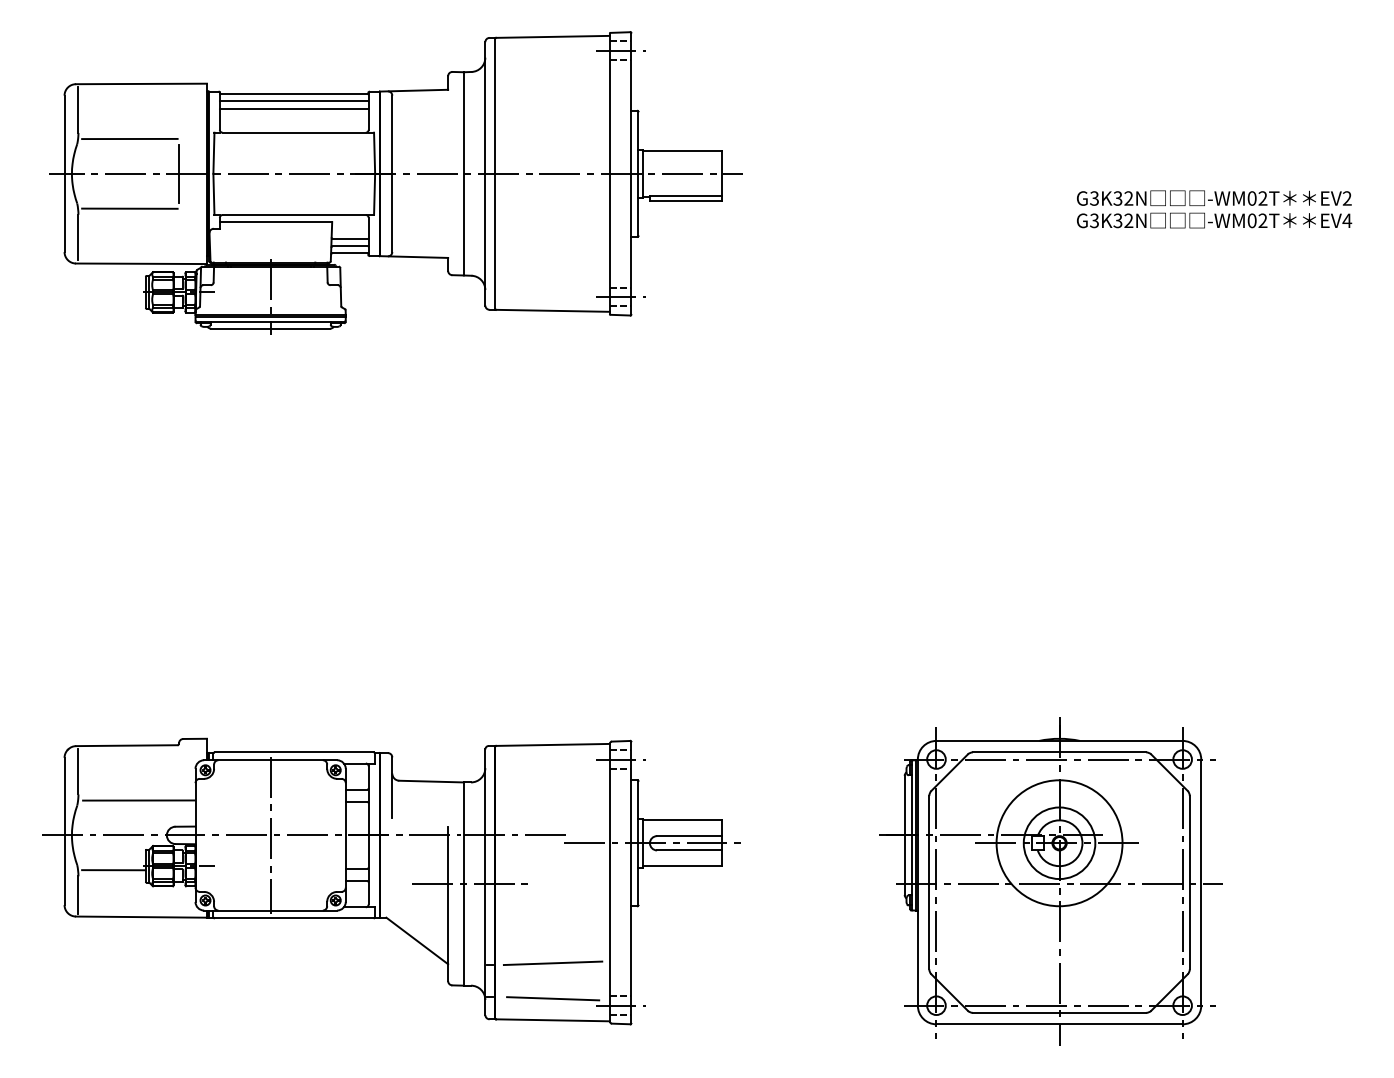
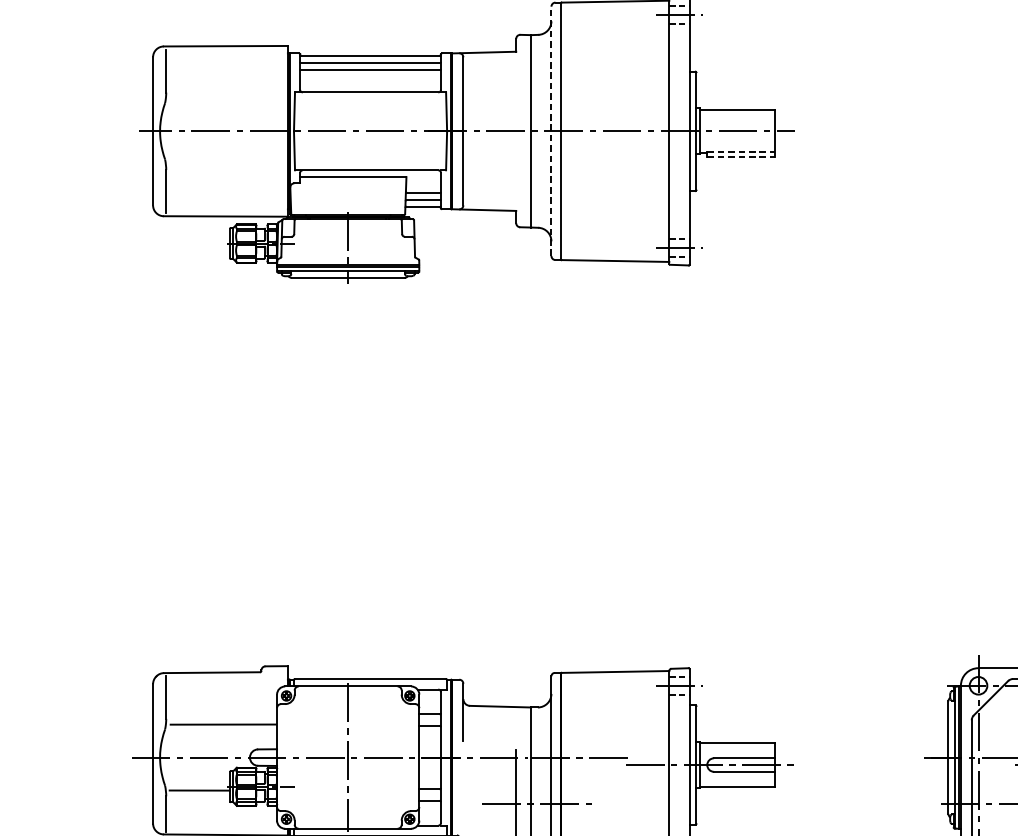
line: (129, 138) -> (214, 97), removed
line: (179, 173) -> (261, 130), removed
line: (485, 173) -> (551, 130), solid -> dashed
line: (685, 195) -> (740, 151), solid -> dashed
line: (685, 201) -> (740, 157), solid -> dashed
line: (129, 208) -> (214, 164), removed

